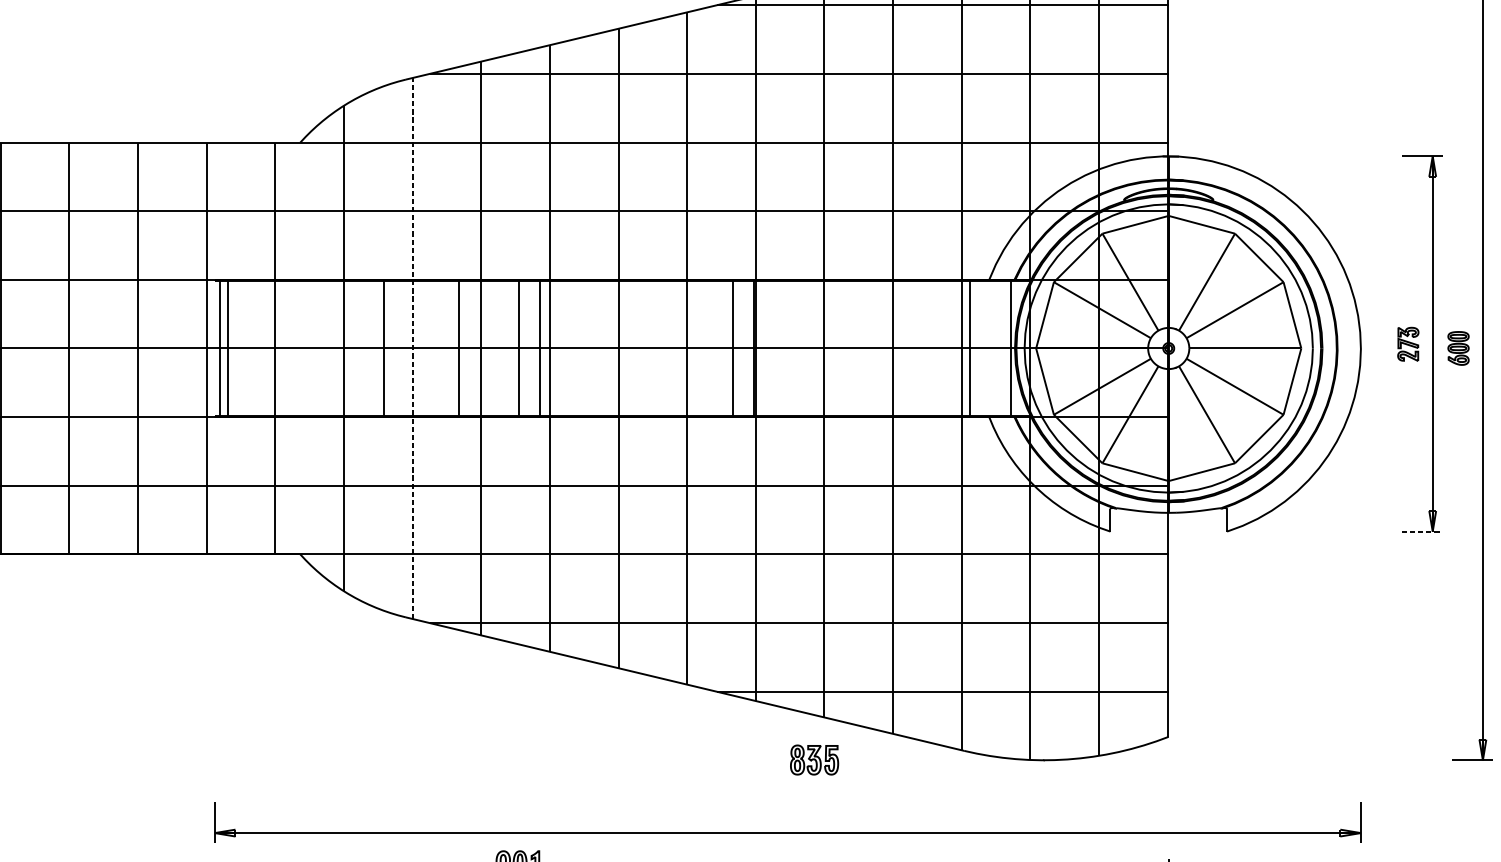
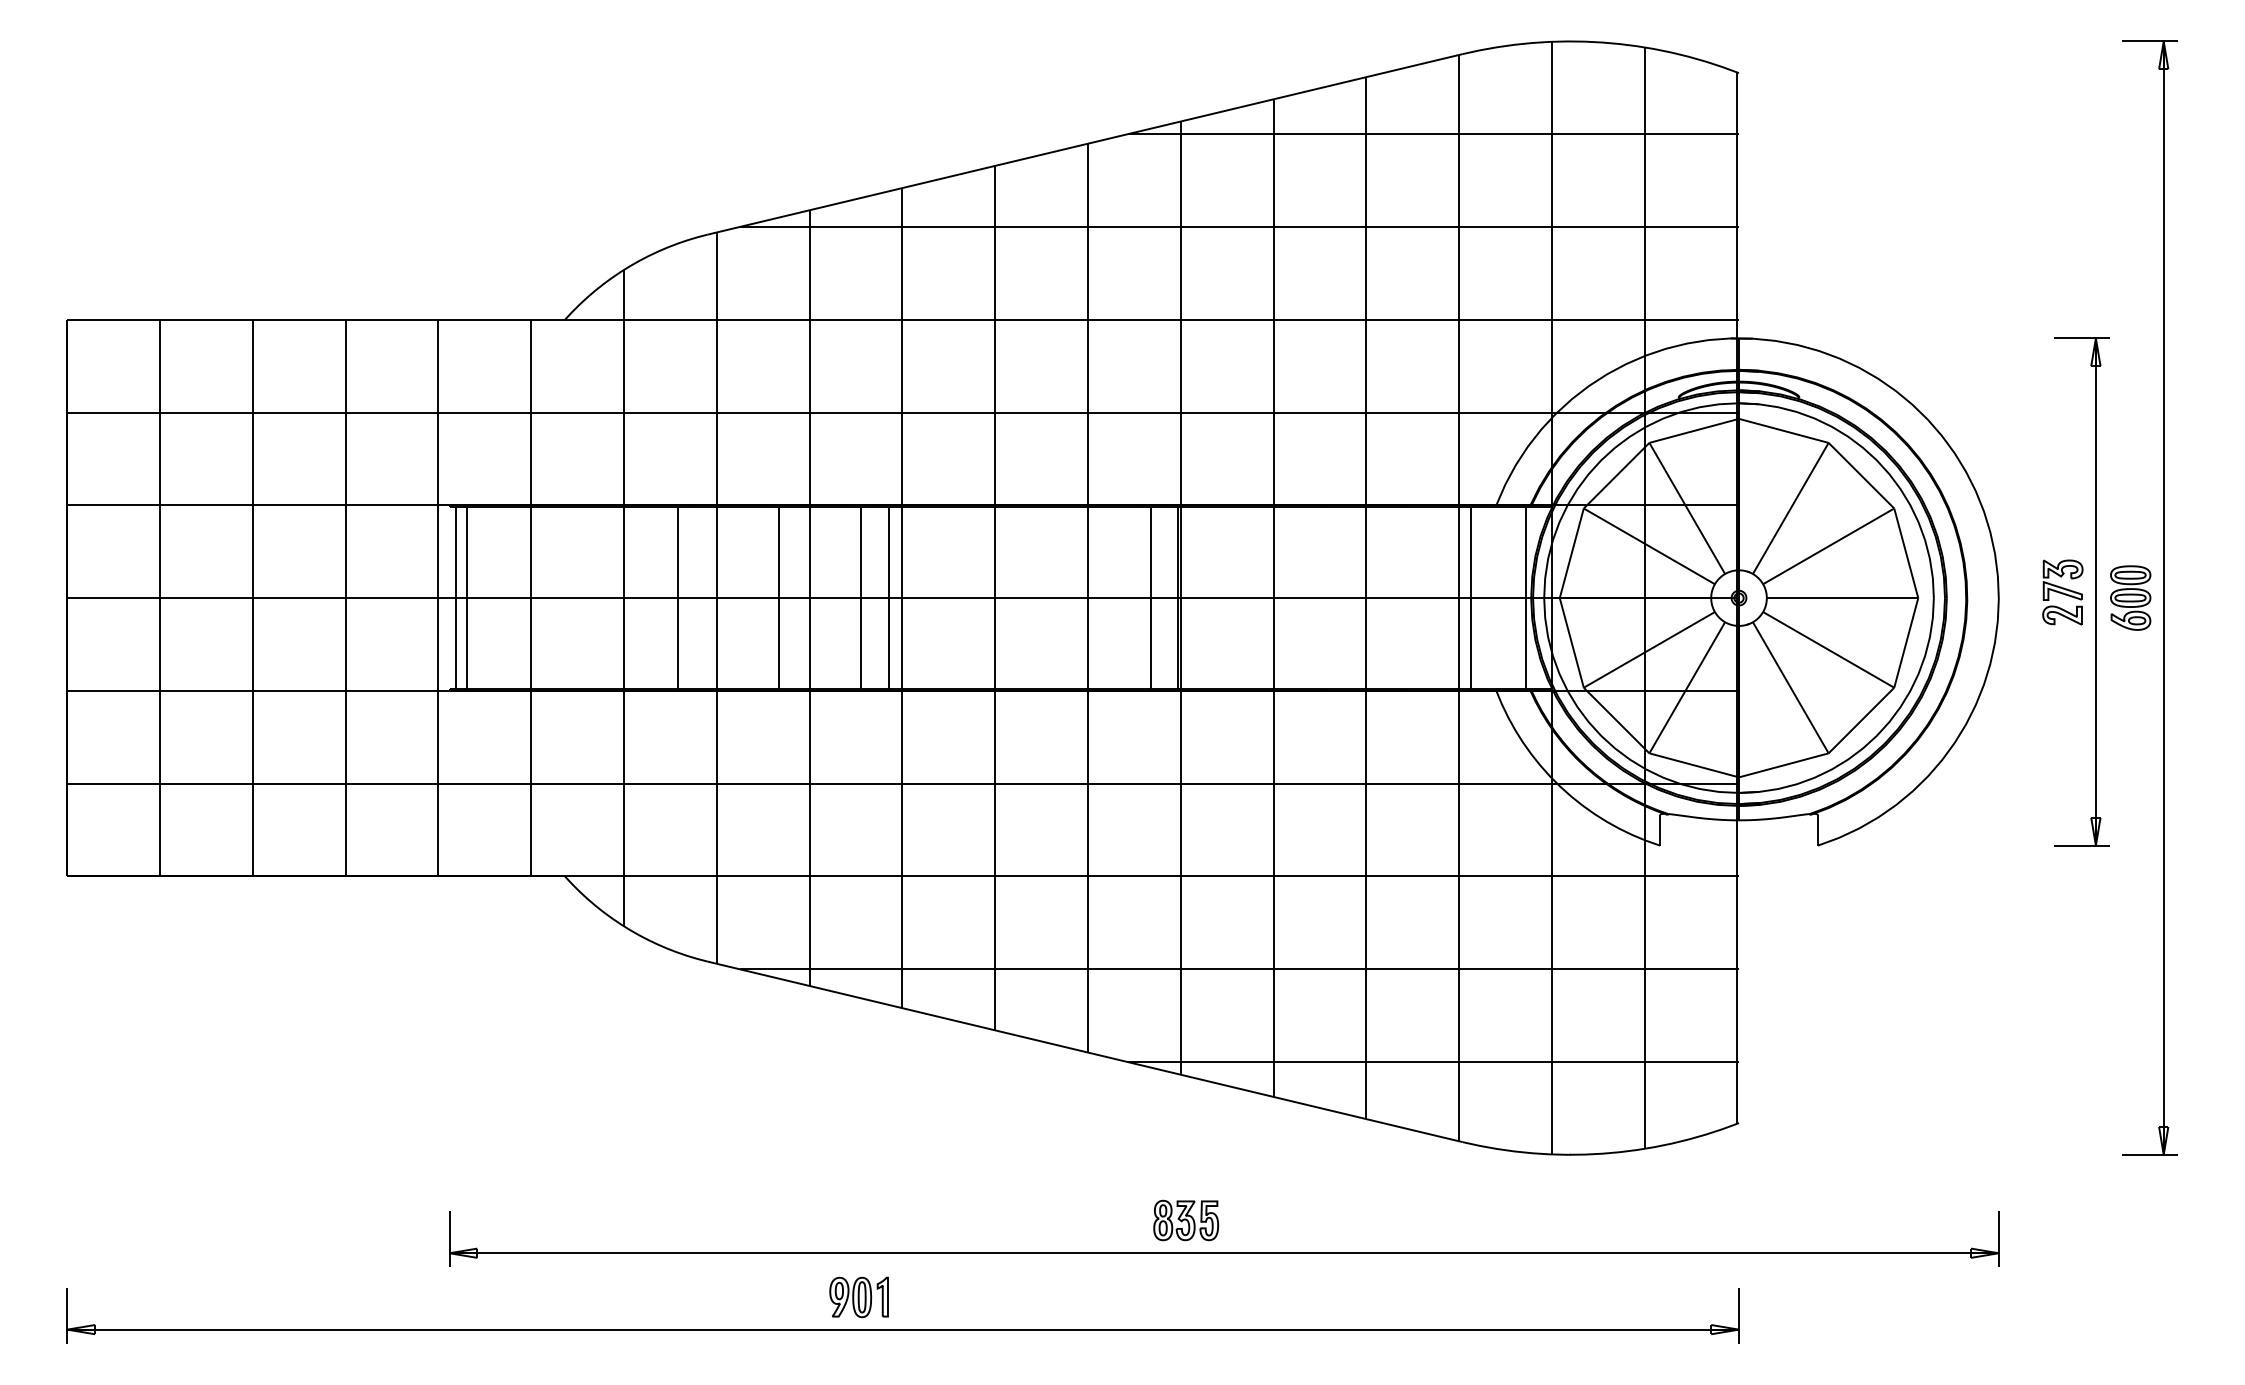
part: (1408, 344) -> (2062, 592), size x1.43
line: (412, 348) -> (716, 598), dashed -> solid
part: (1458, 348) -> (2130, 597), size x1.43
line: (1422, 531) -> (2081, 845), dashed -> solid
part: (814, 760) -> (1186, 1220), moved

